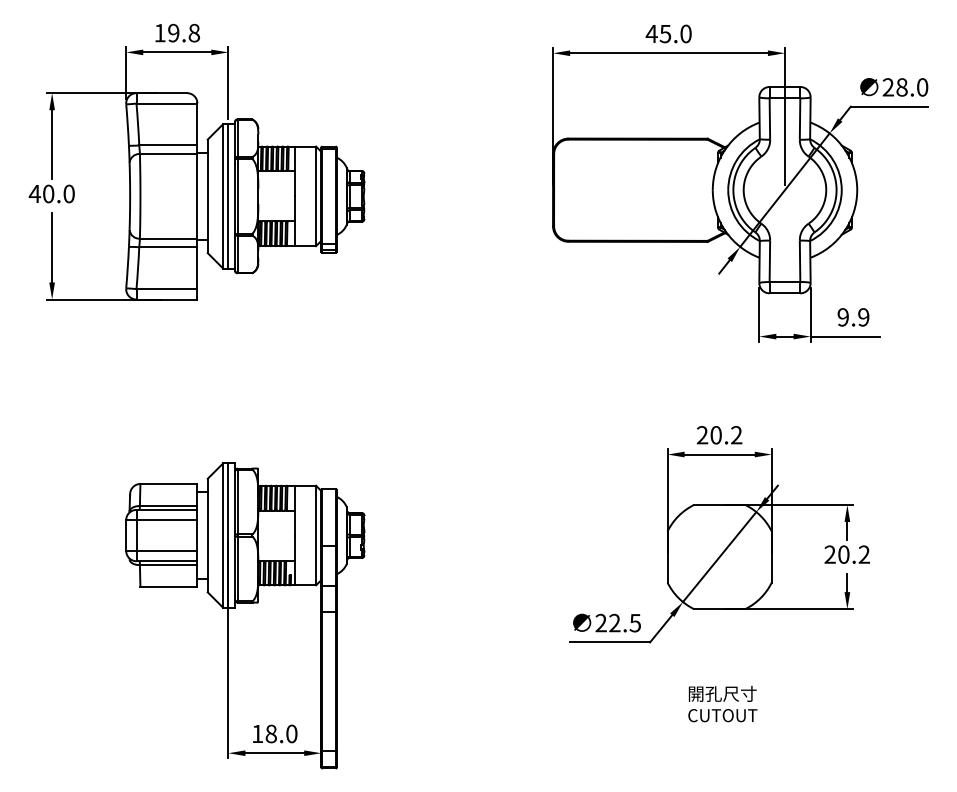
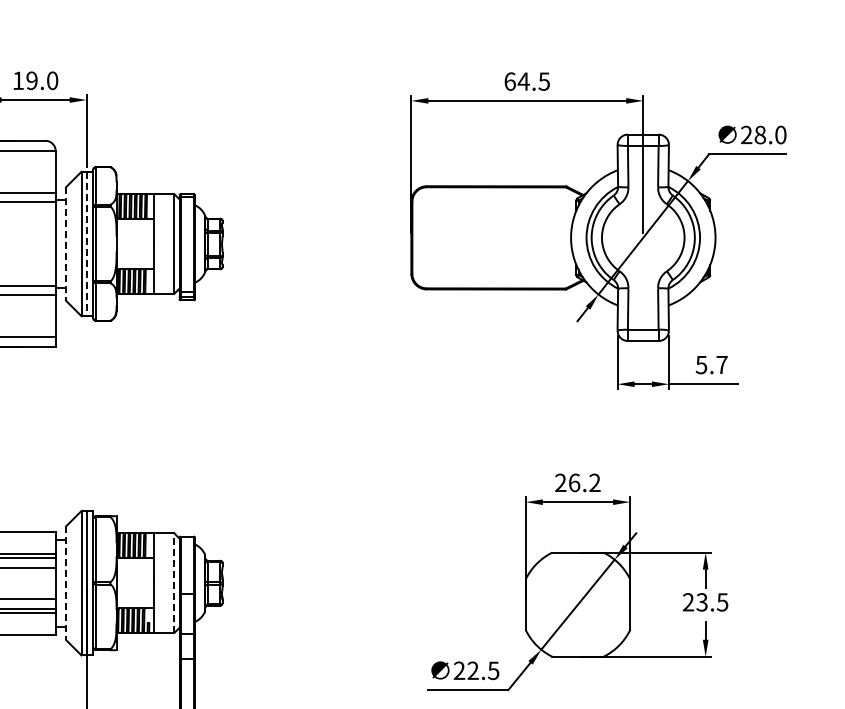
text: (193, 33) -> (51, 81), 19.8 -> 19.0
text: (668, 33) -> (526, 81), 45.0 -> 64.5
line: (207, 196) -> (65, 244), solid -> dashed
line: (228, 196) -> (86, 244), solid -> dashed
text: (853, 317) -> (711, 365), 9.9 -> 5.7
text: (715, 435) -> (573, 483), 20.2 -> 26.2
line: (207, 535) -> (65, 583), solid -> dashed
line: (316, 535) -> (174, 583), solid -> dashed
text: (853, 554) -> (711, 602), 20.2 -> 23.5

